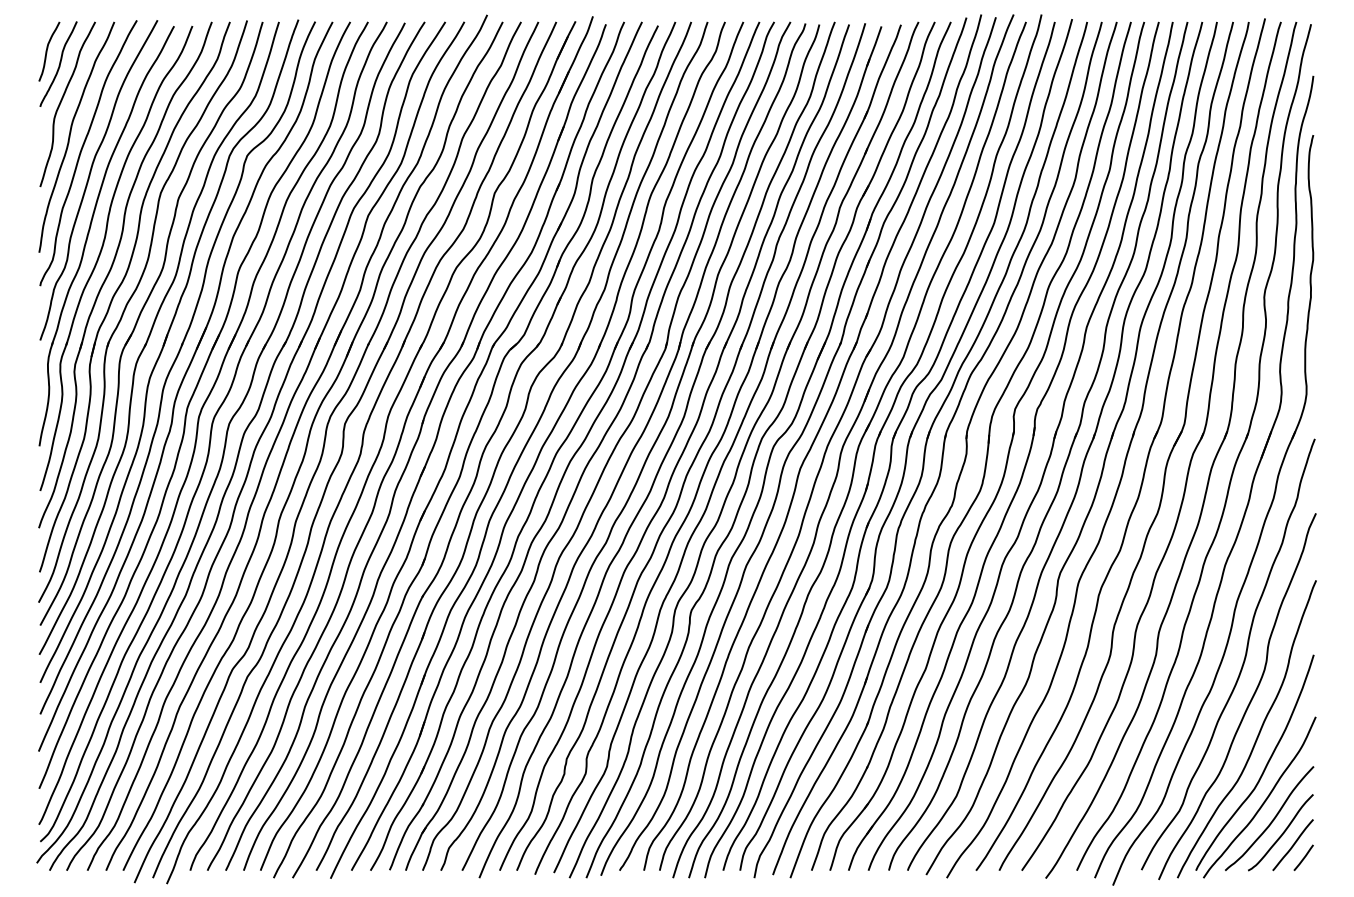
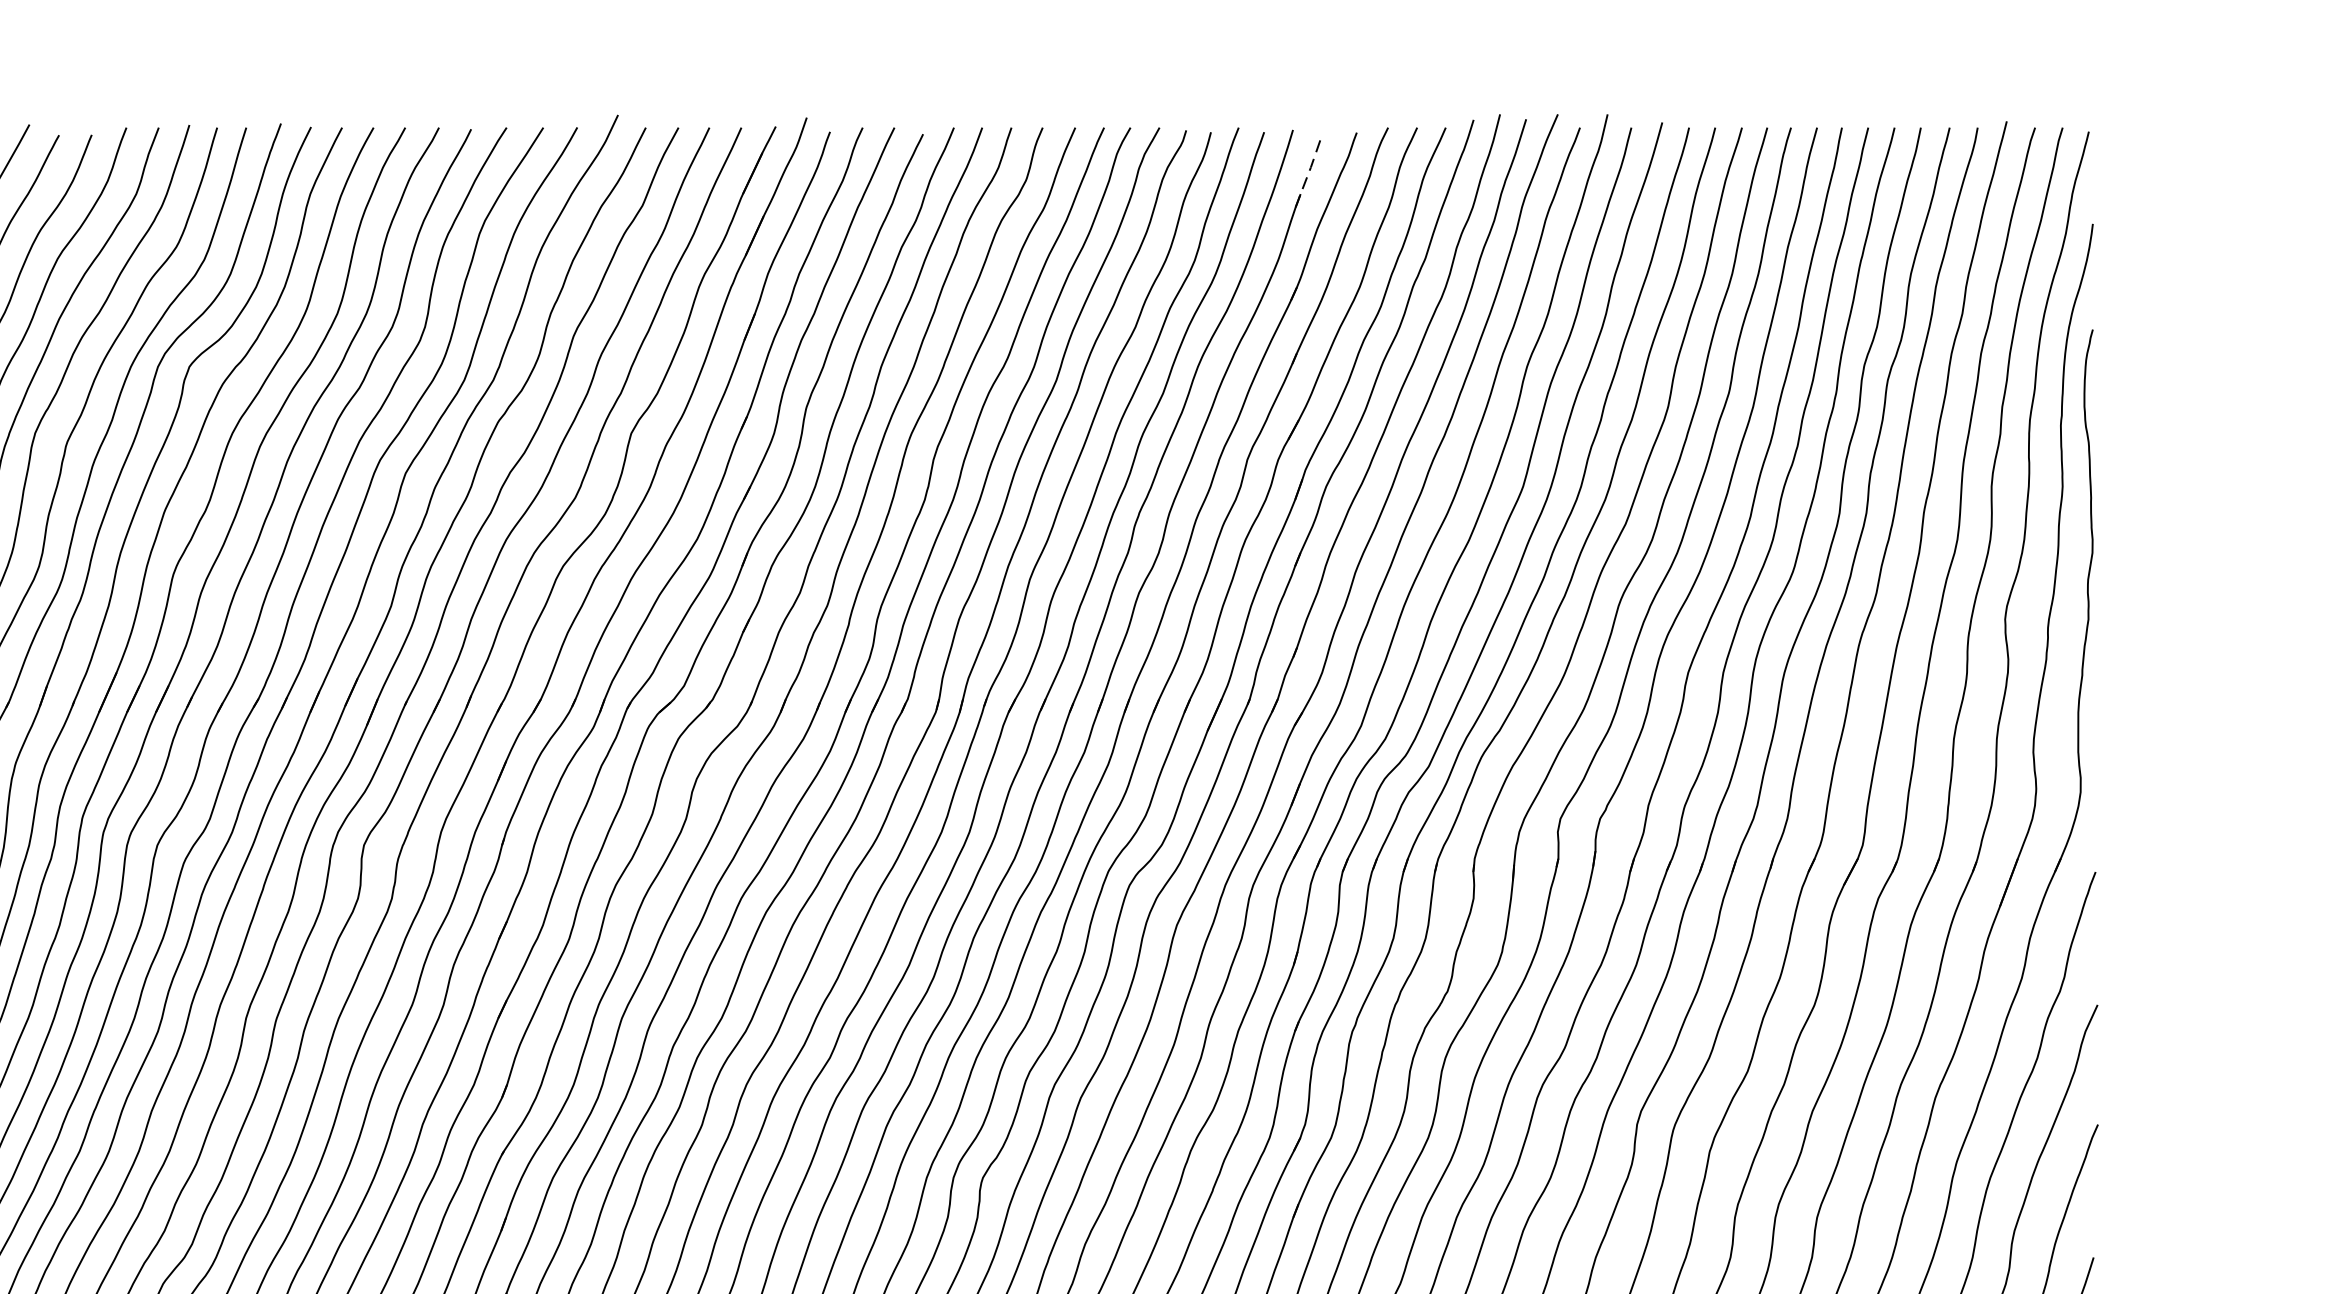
line: (874, 46) -> (1309, 171), solid -> dashed

